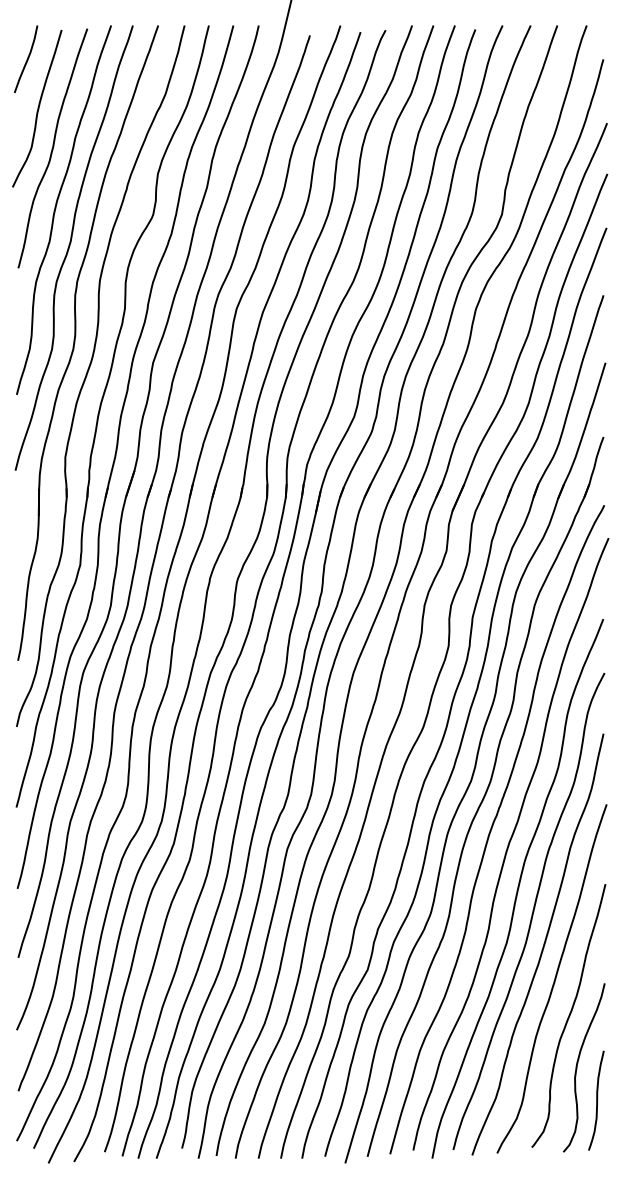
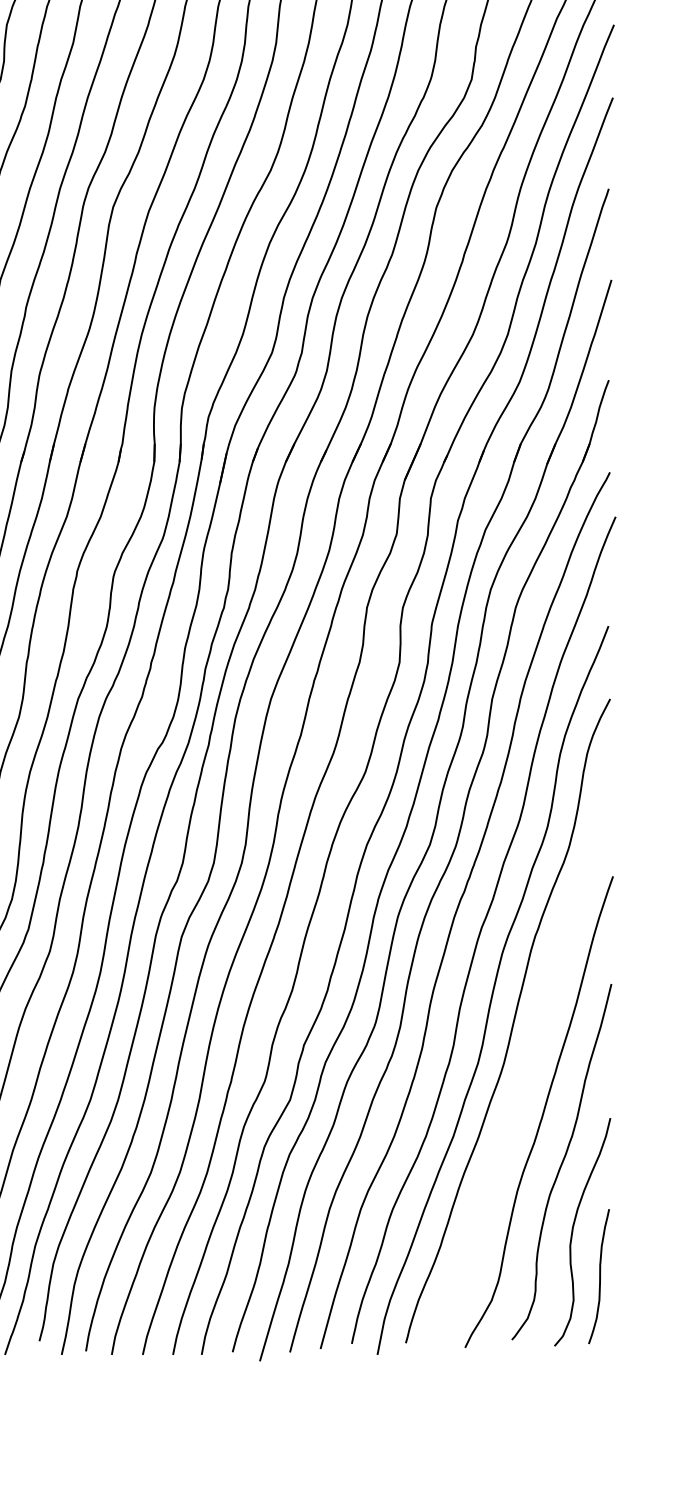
curve: (542, 946) -> (526, 1068), removed

